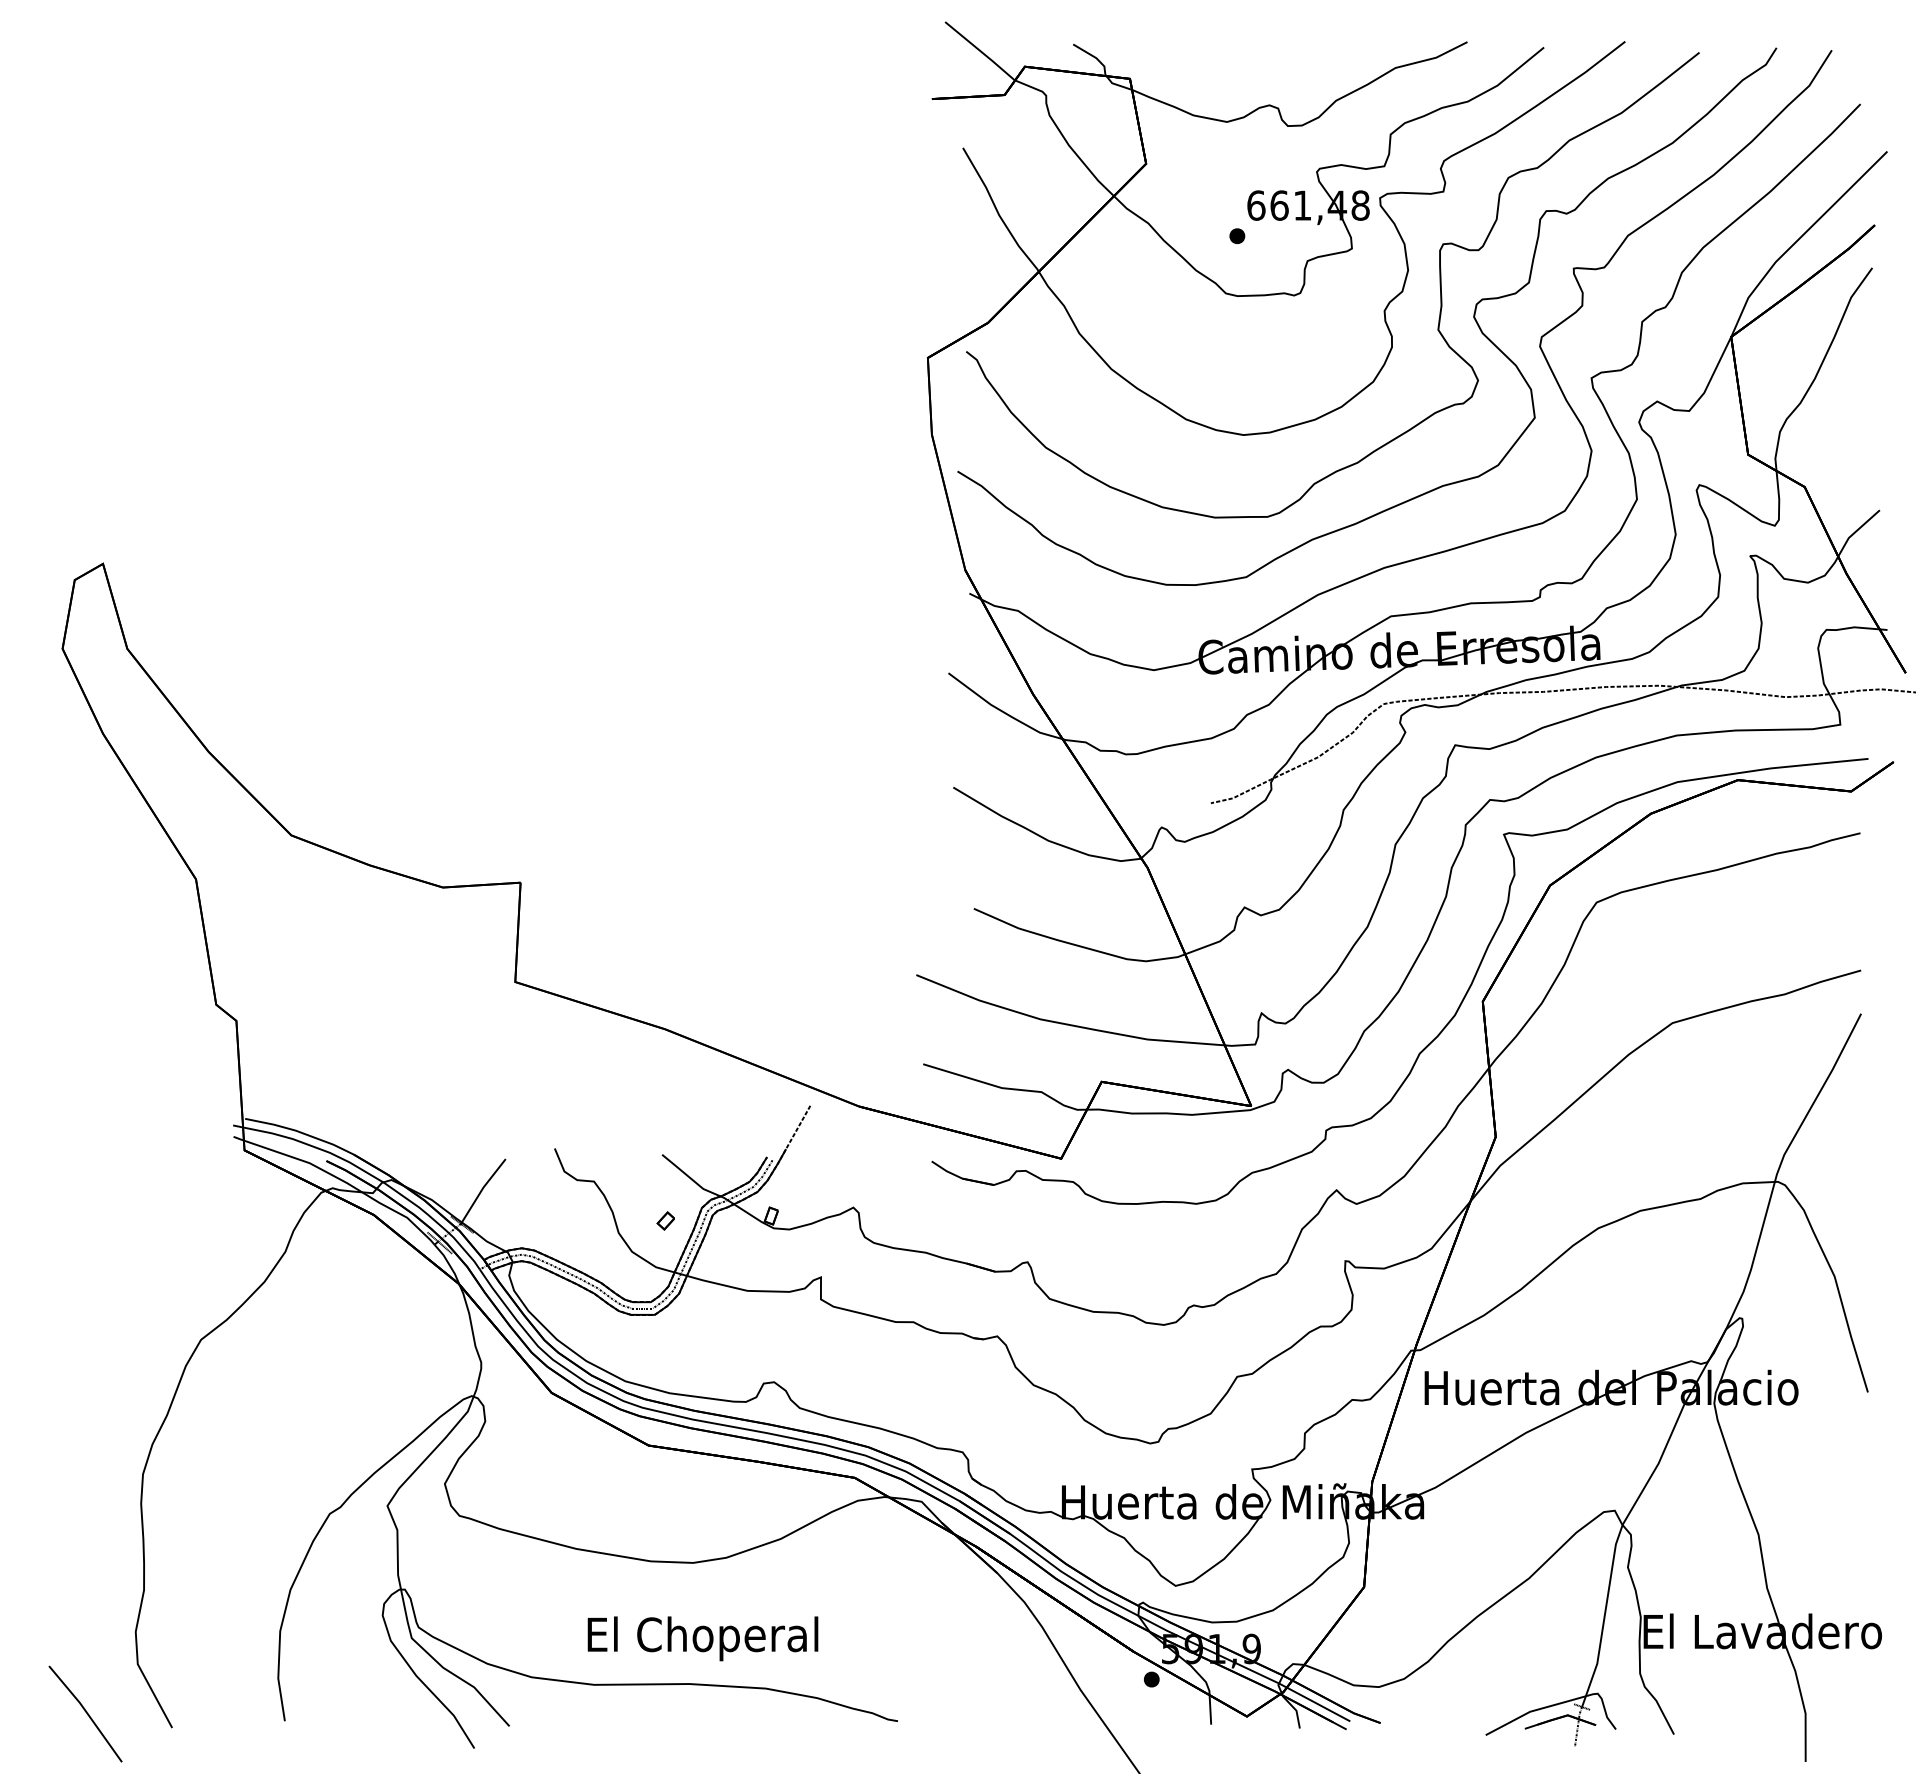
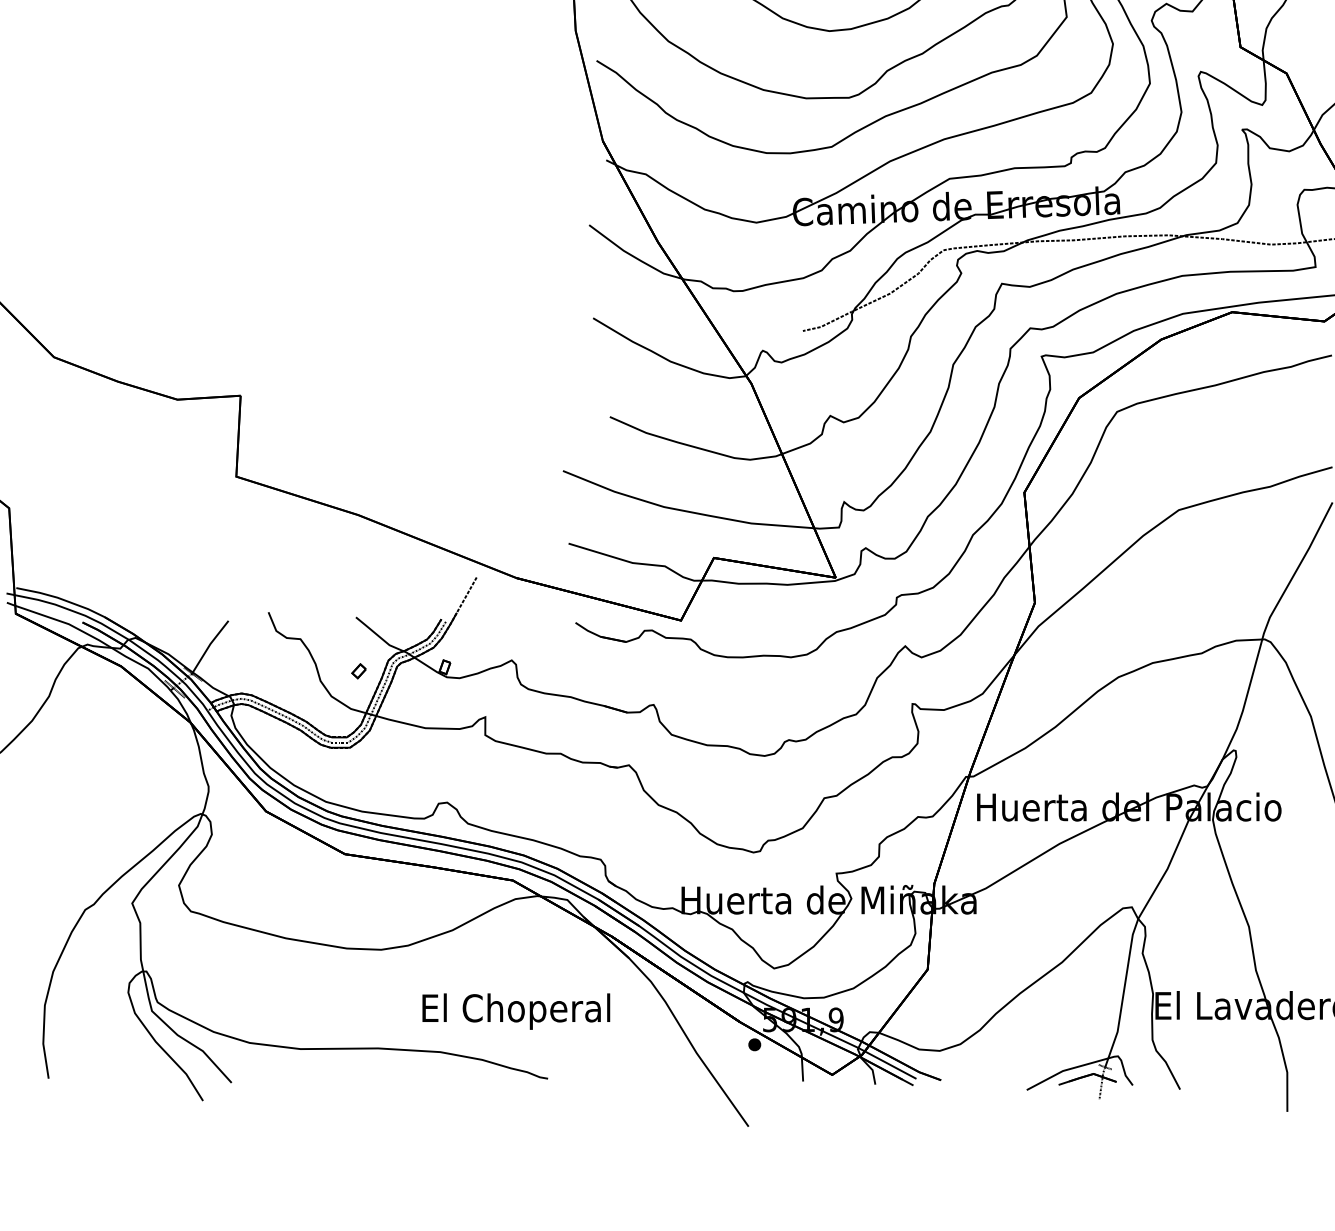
text: (702, 1638) -> (515, 1011), moved

